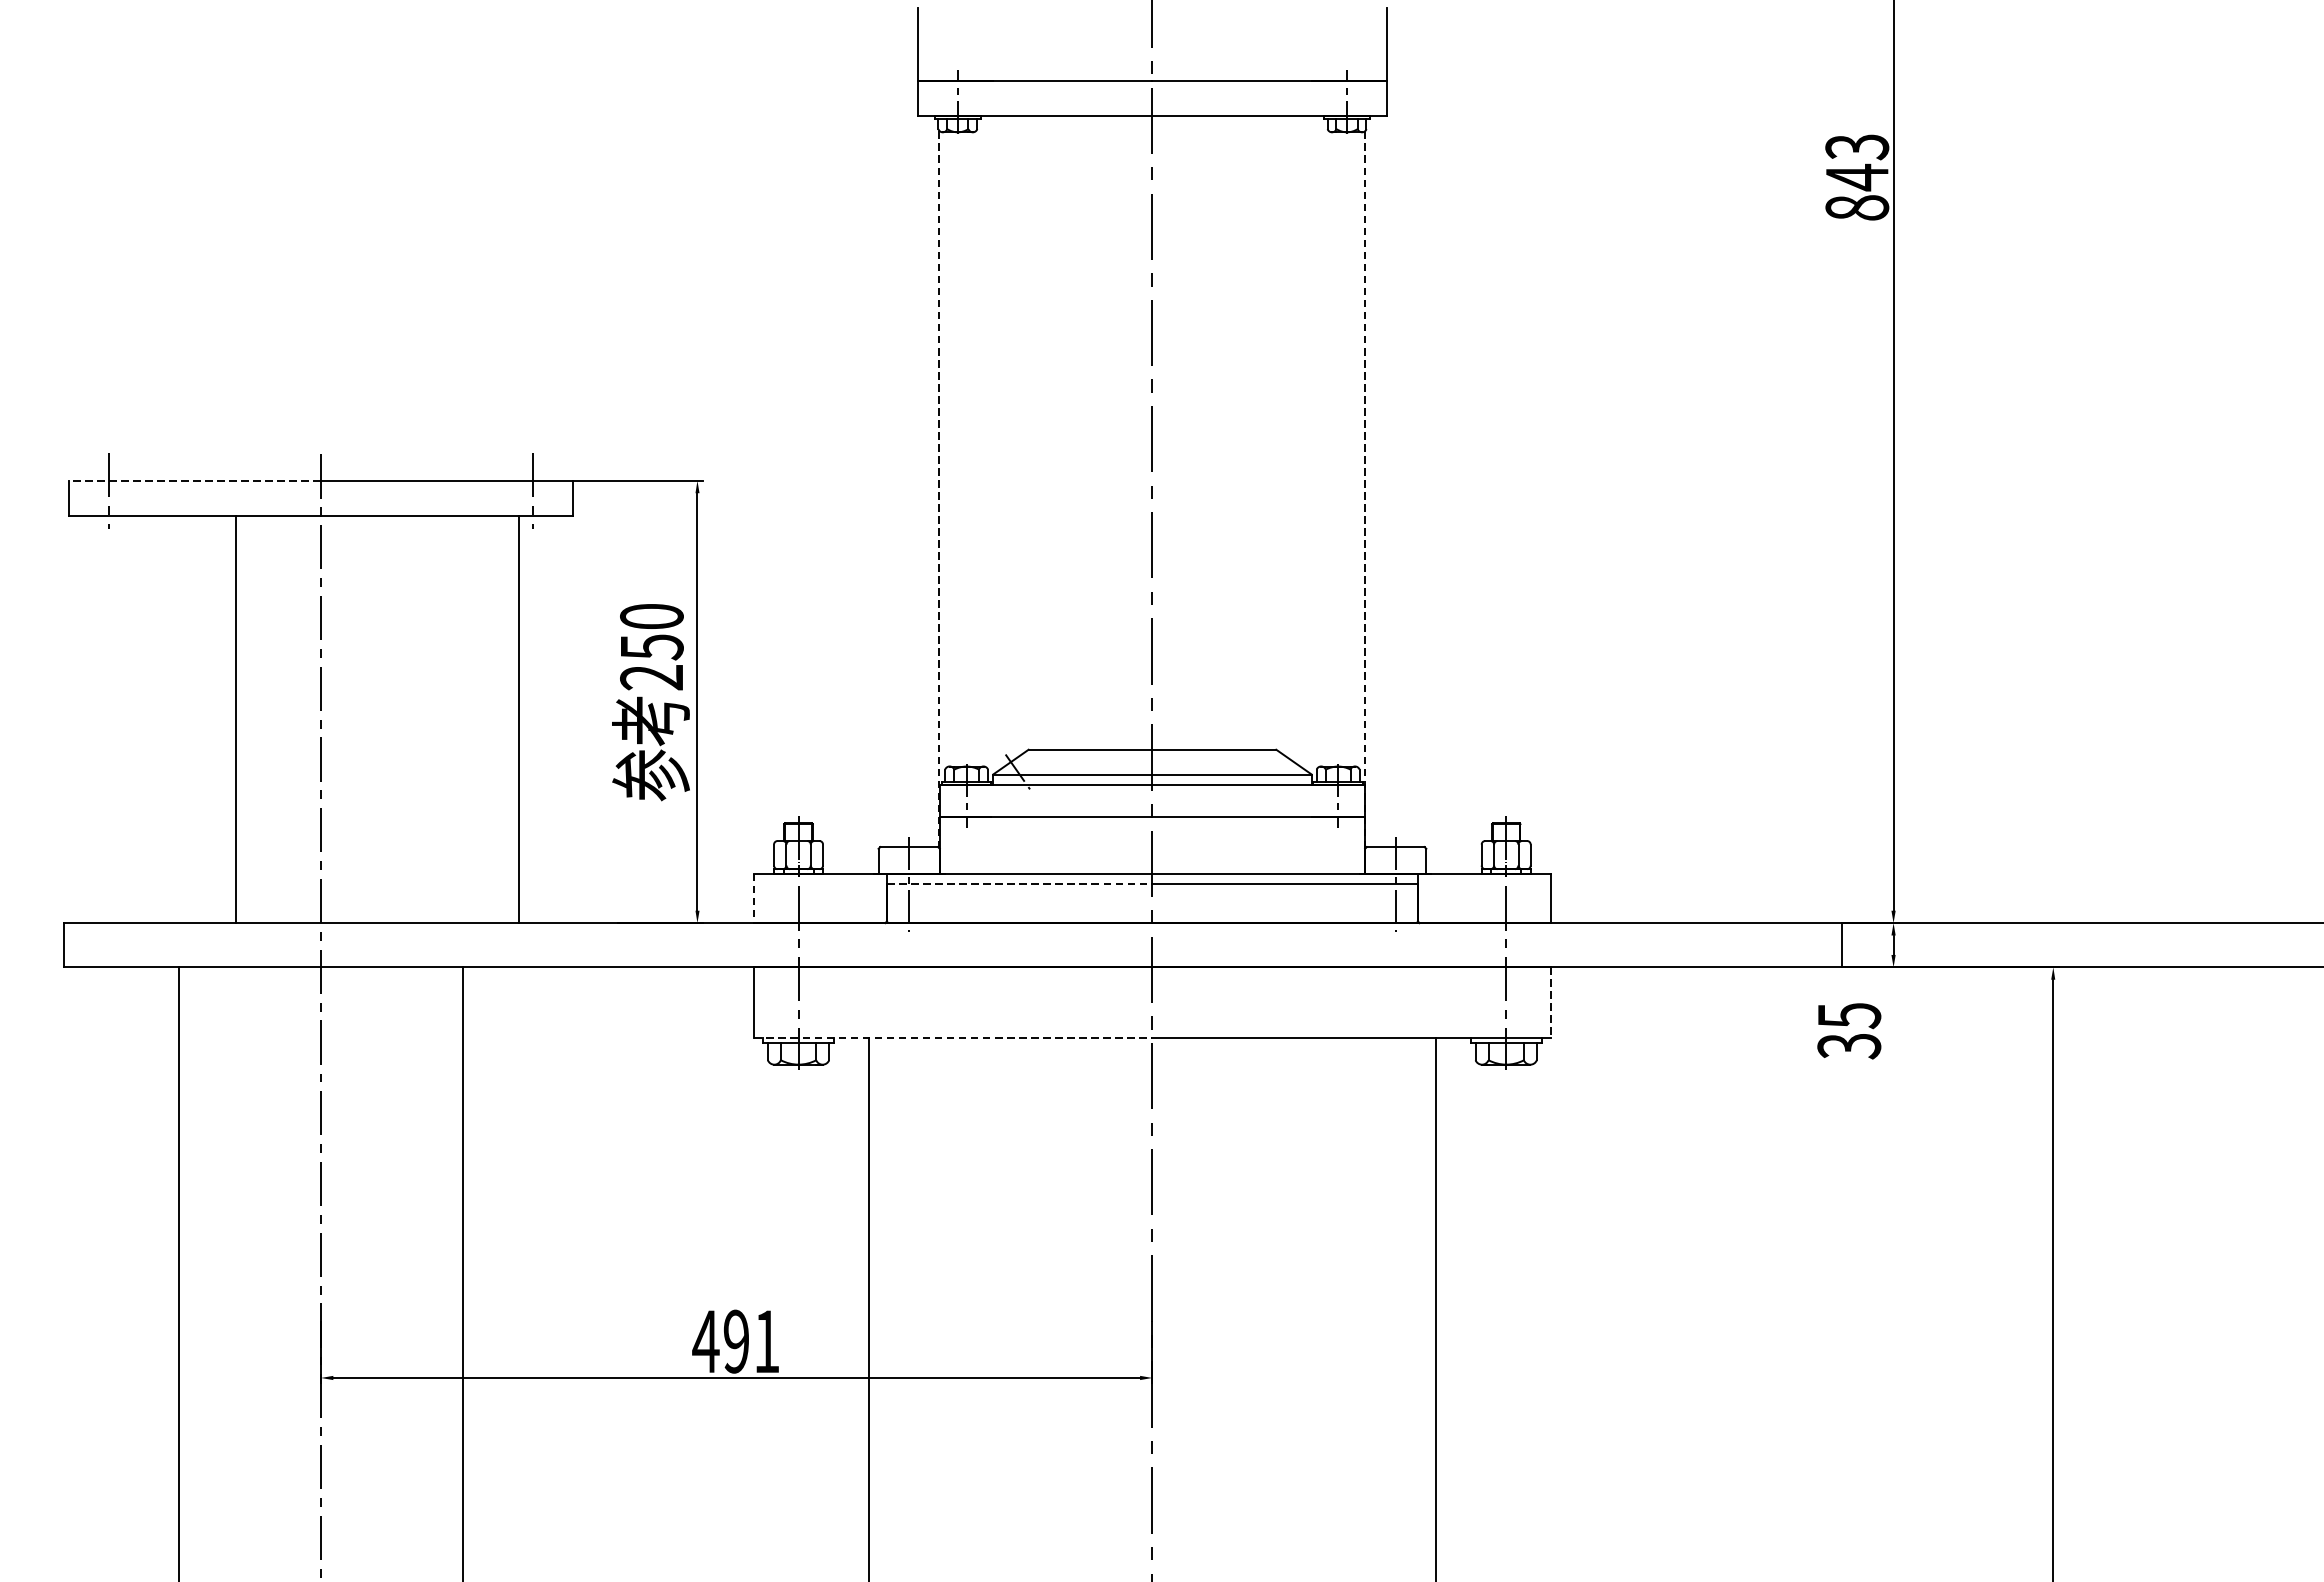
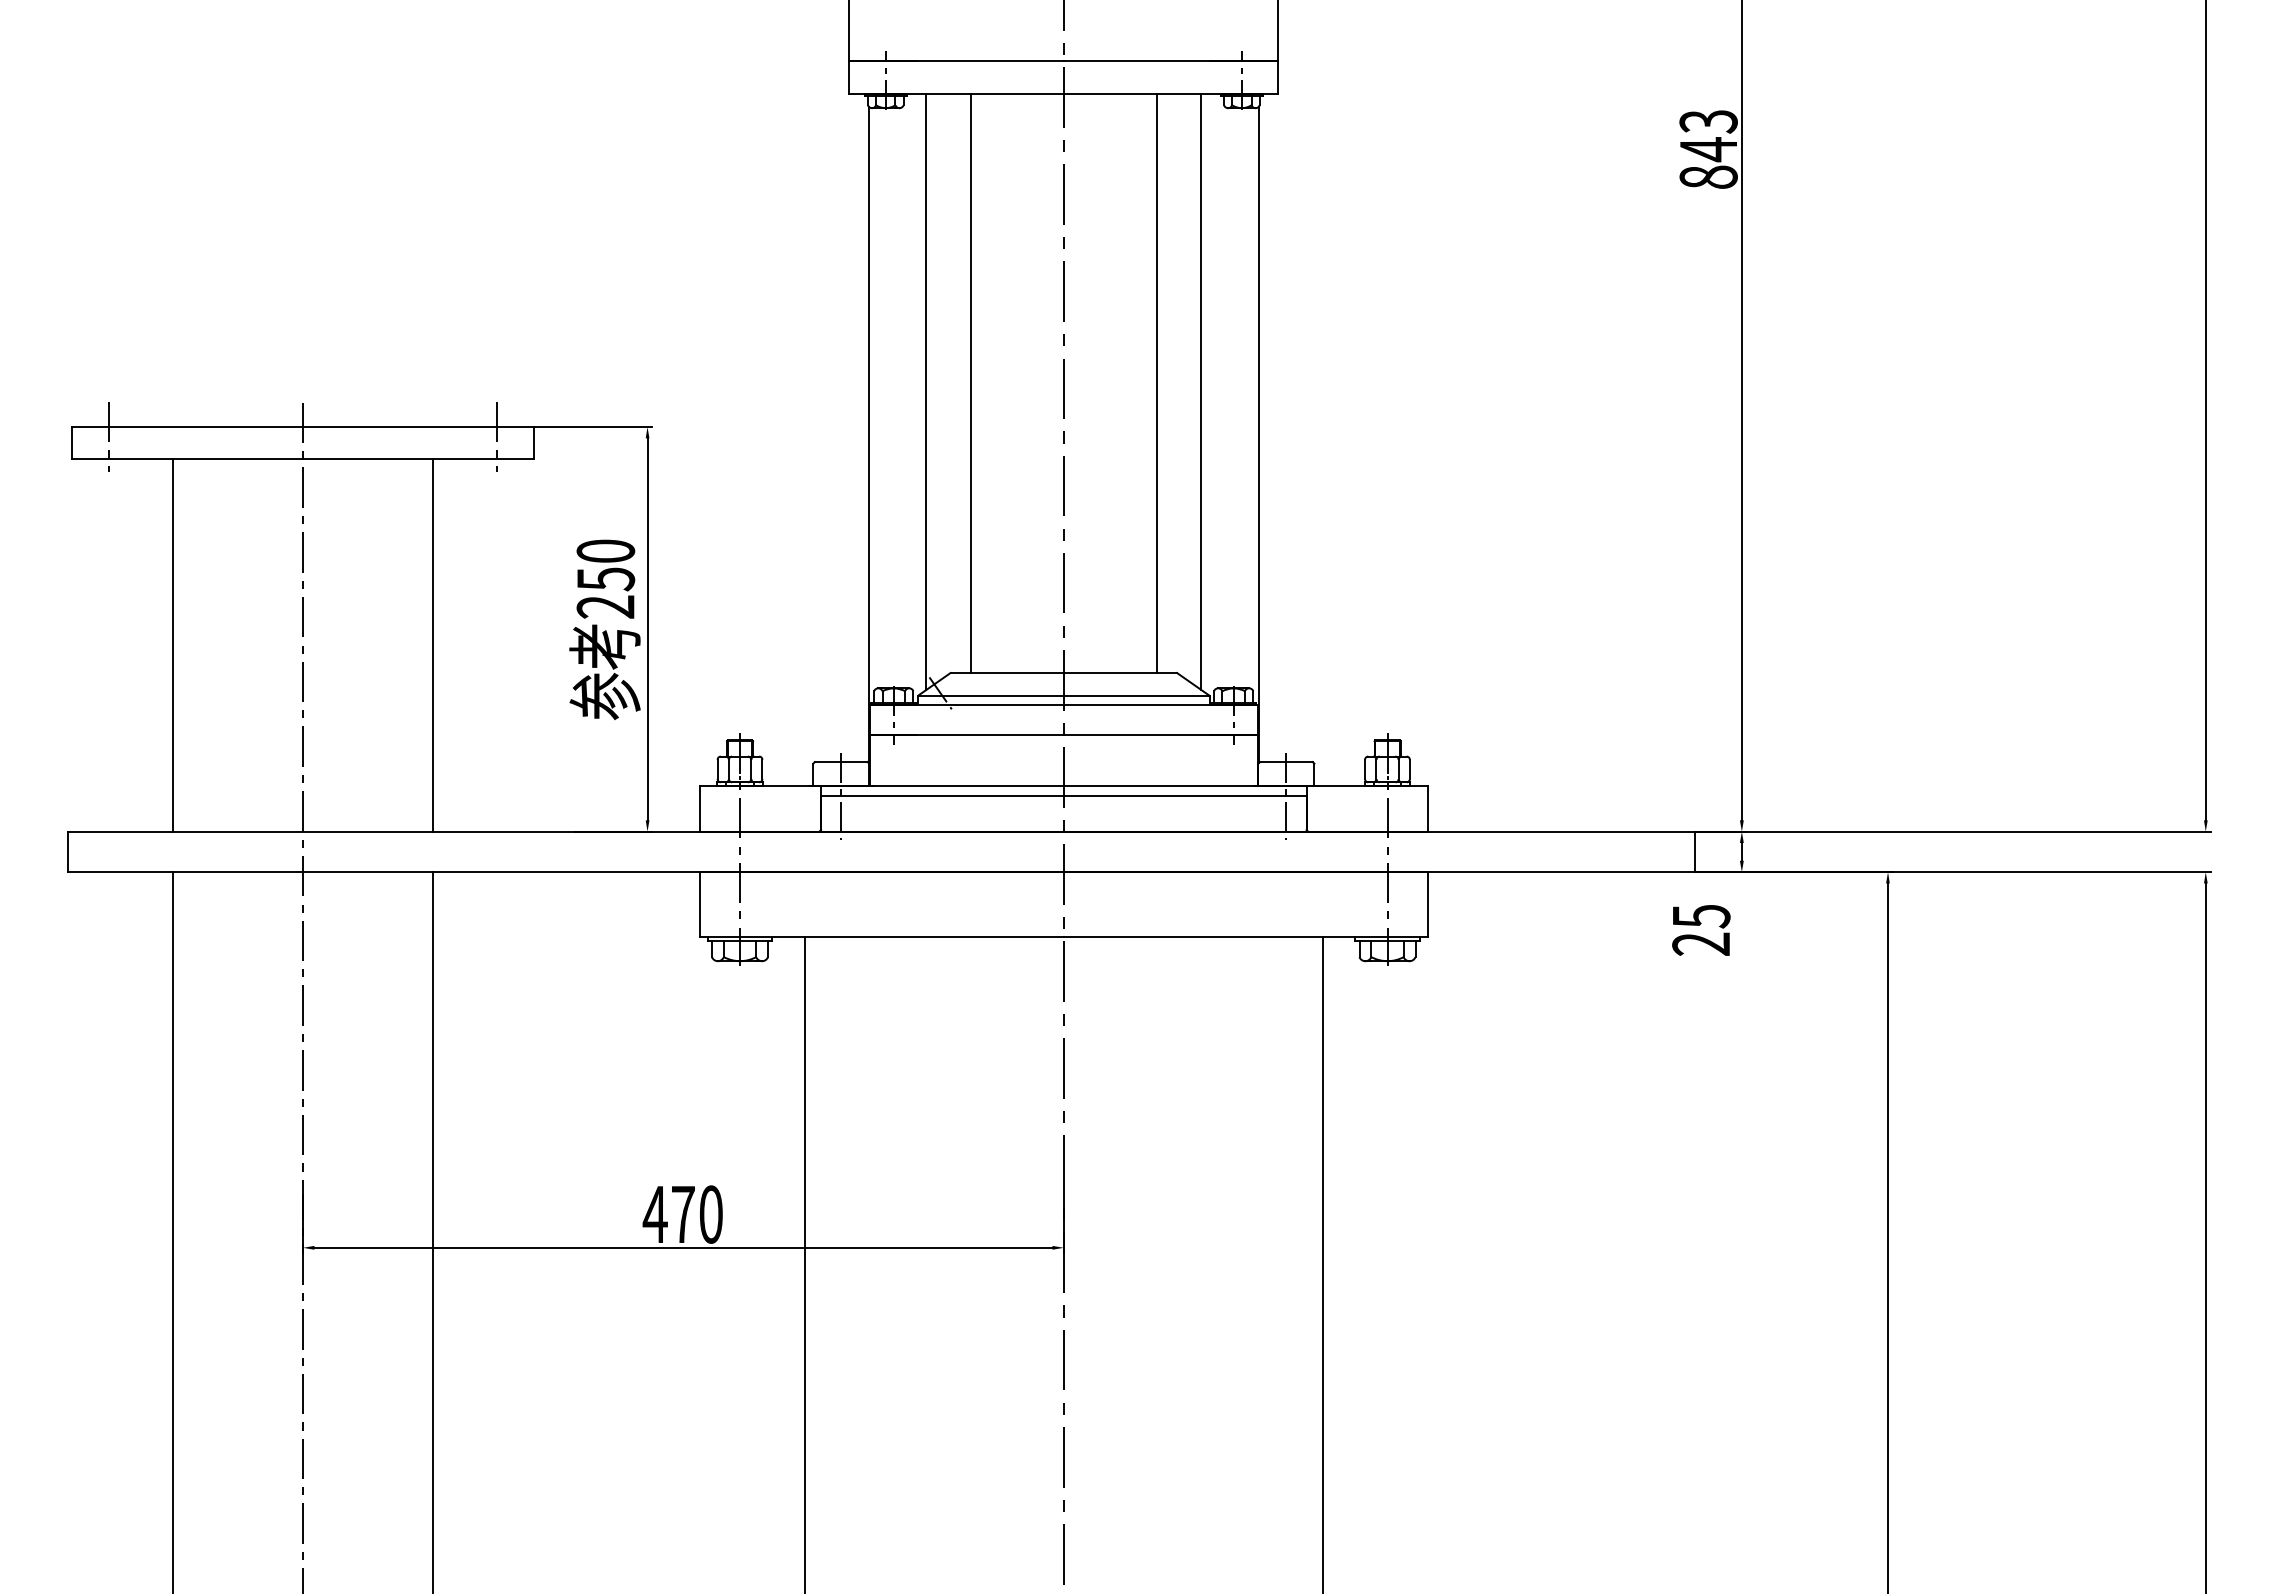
line: (1050, 433) -> (970, 383), added
line: (1253, 433) -> (1156, 383), added
line: (1002, 442) -> (926, 391), added
line: (1302, 442) -> (1201, 391), added
line: (194, 481) -> (187, 427), dashed -> solid
line: (938, 489) -> (868, 434), dashed -> solid
line: (1365, 489) -> (1258, 434), dashed -> solid
line: (236, 719) -> (172, 645), moved
line: (519, 719) -> (433, 645), moved
line: (1019, 884) -> (942, 796), dashed -> solid
line: (754, 898) -> (699, 809), dashed -> solid
line: (1551, 1003) -> (1428, 905), dashed -> solid
line: (954, 1037) -> (882, 936), dashed -> solid
text: (1849, 1046) -> (1701, 944), 35 -> 25
text: (750, 1341) -> (696, 1214), 491 -> 470

